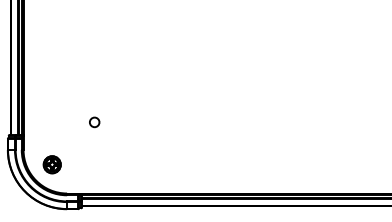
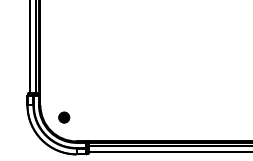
circle: (94, 122) -> (99, 82), removed
part: (51, 164) -> (63, 117), size x0.7

